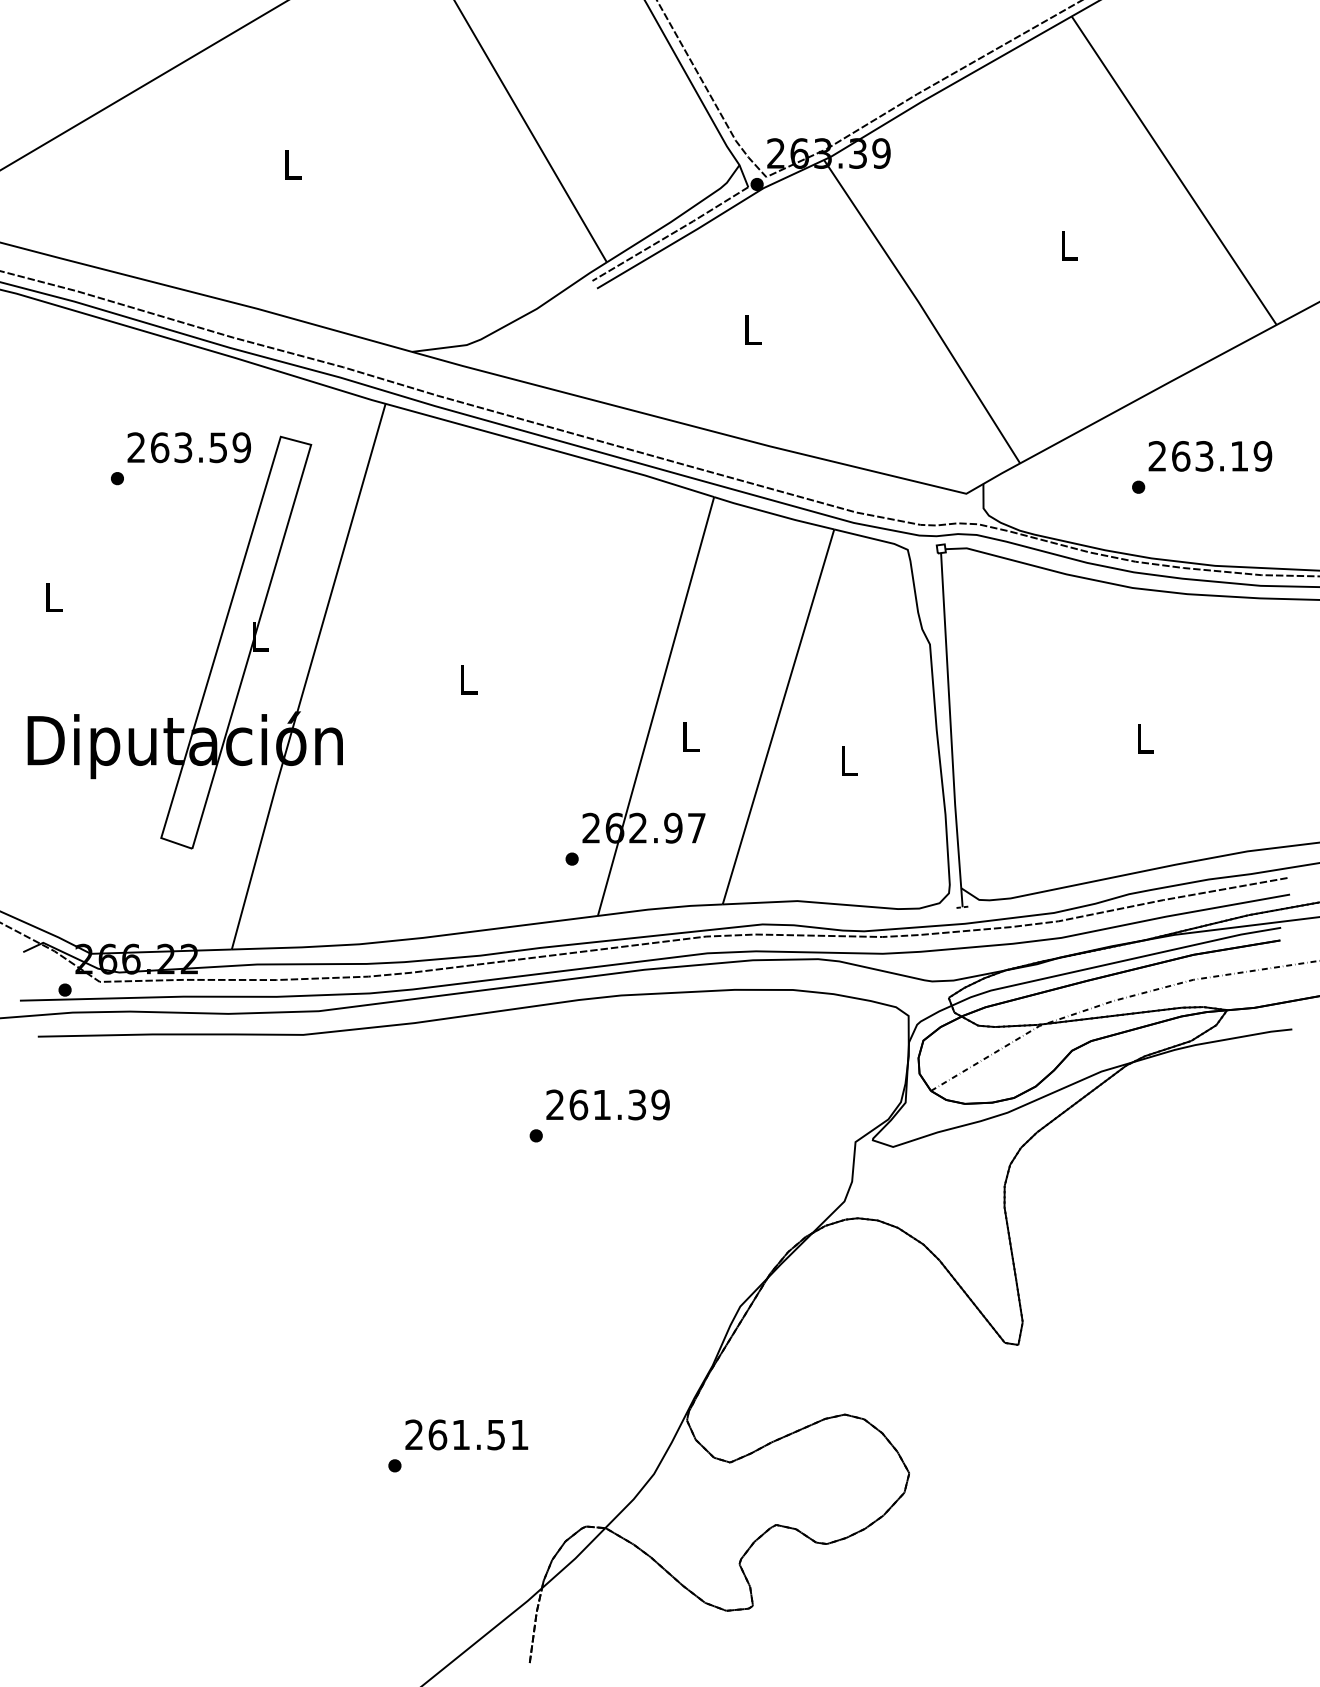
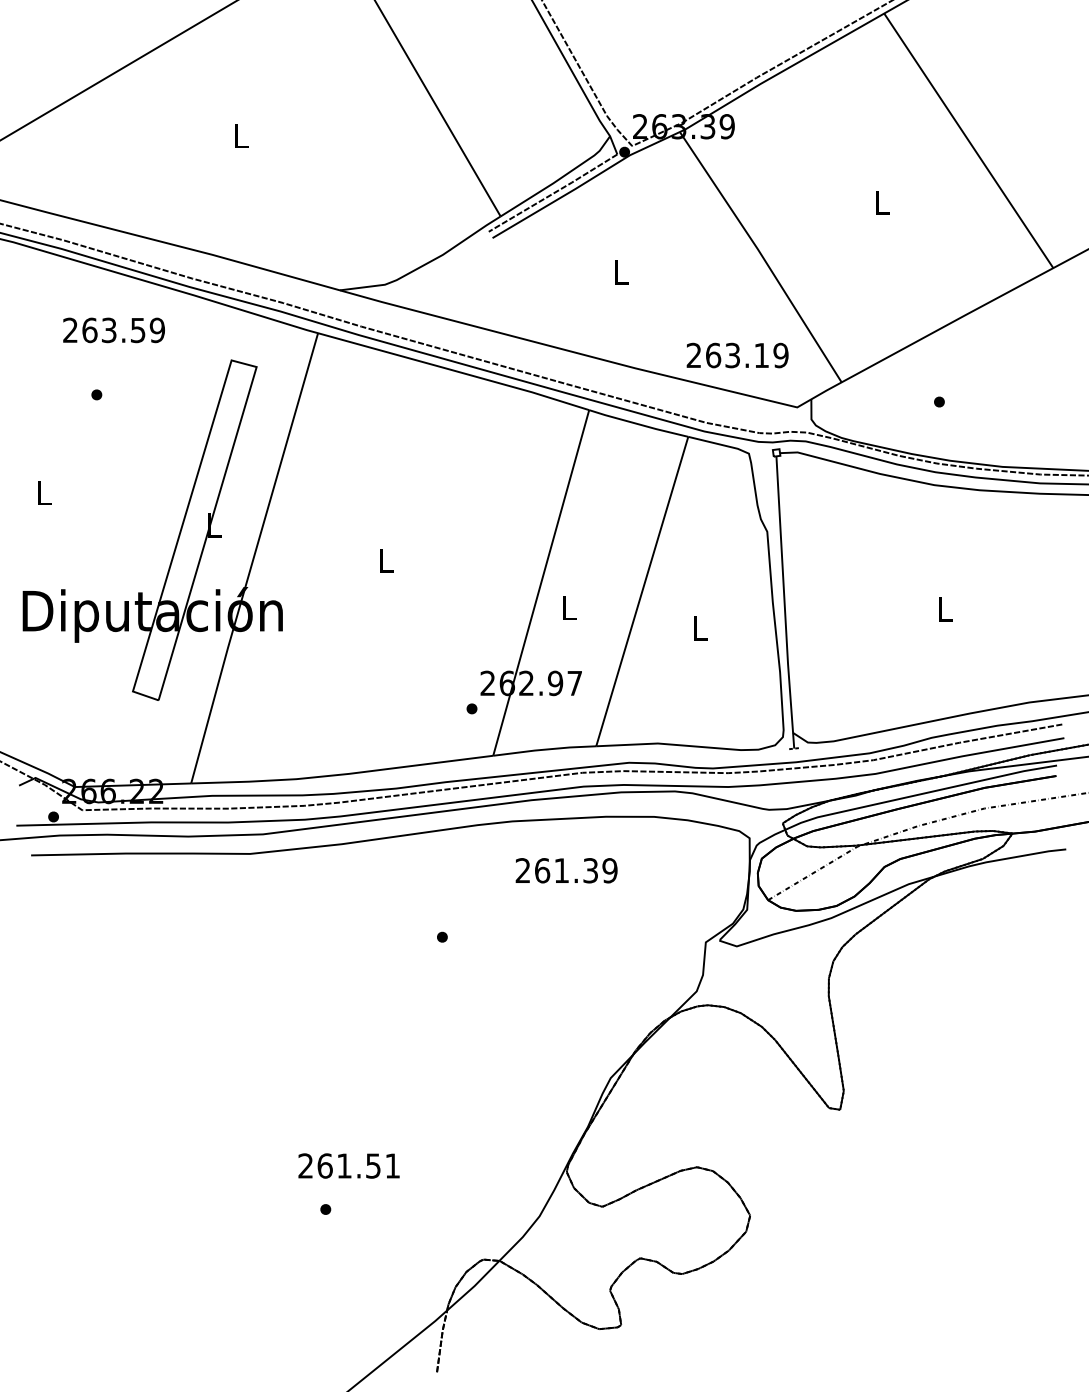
text: (188, 447) -> (113, 330), moved
text: (1210, 456) -> (737, 355), moved
text: (607, 1104) -> (566, 870), moved
text: (466, 1434) -> (348, 1165), moved

